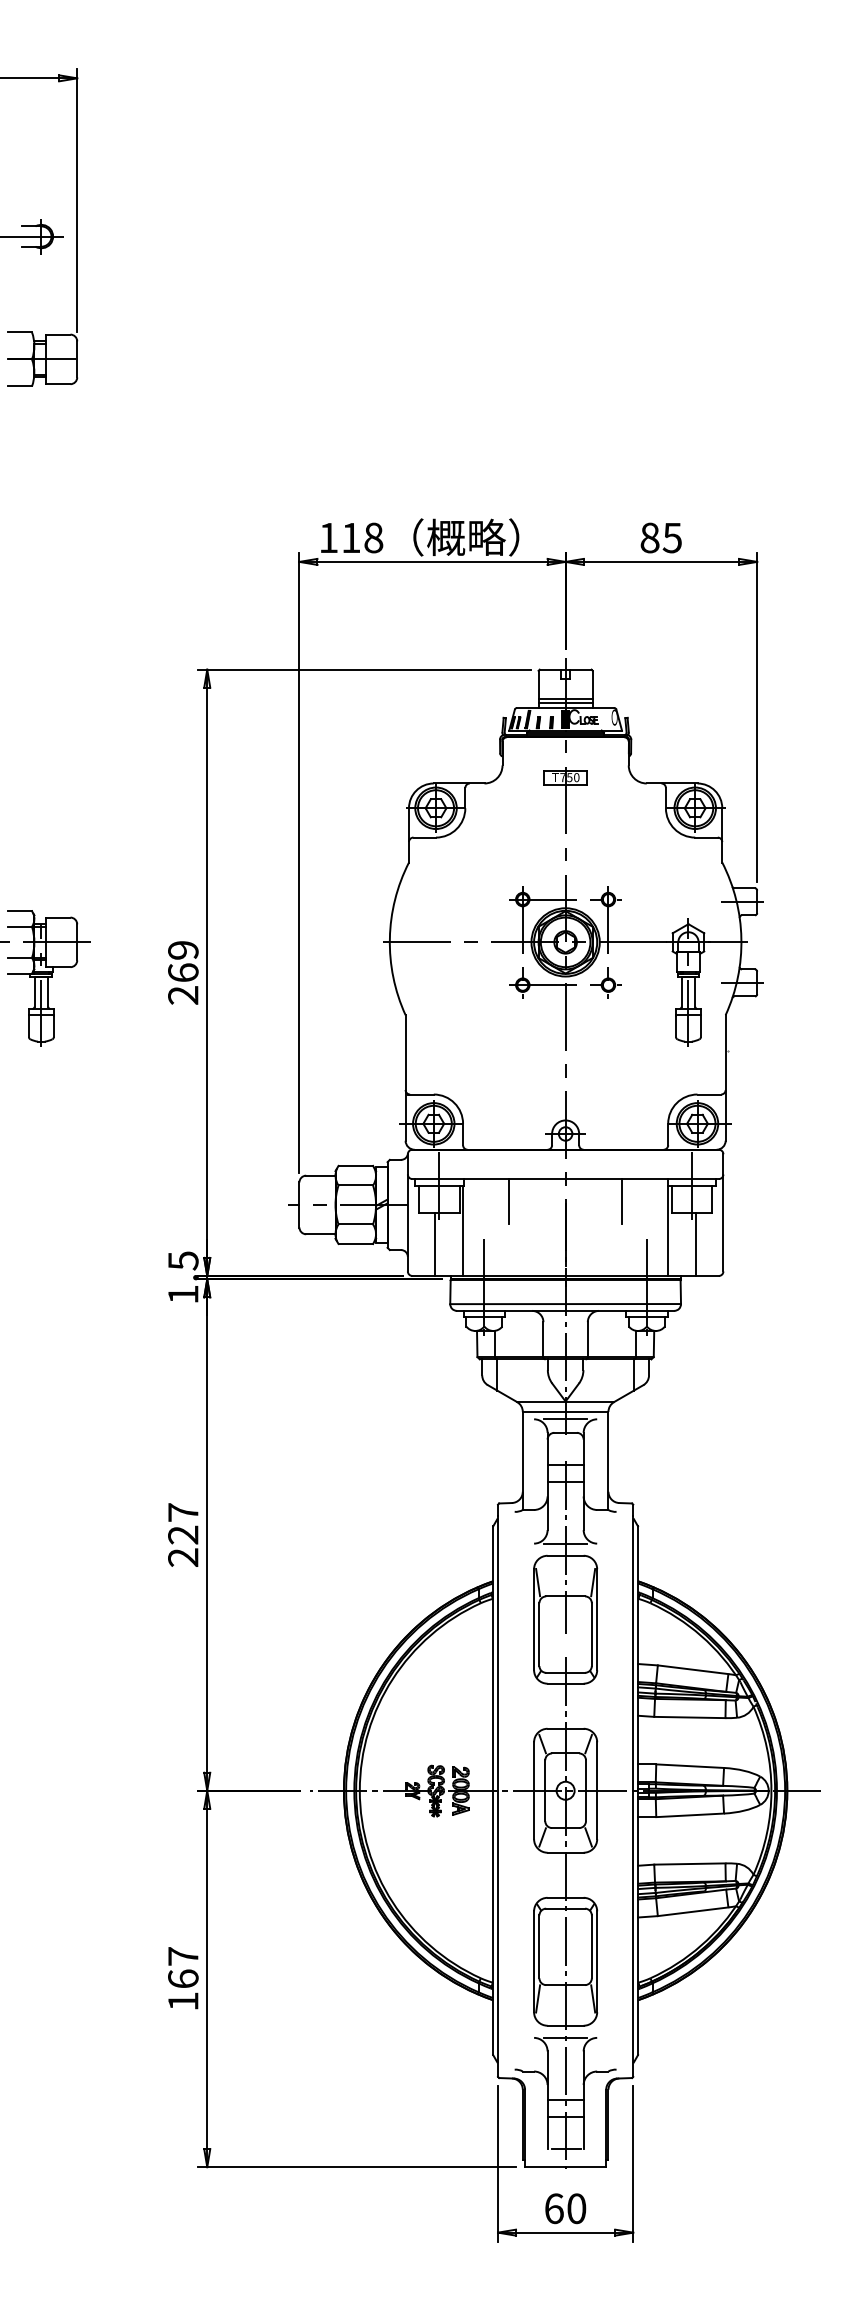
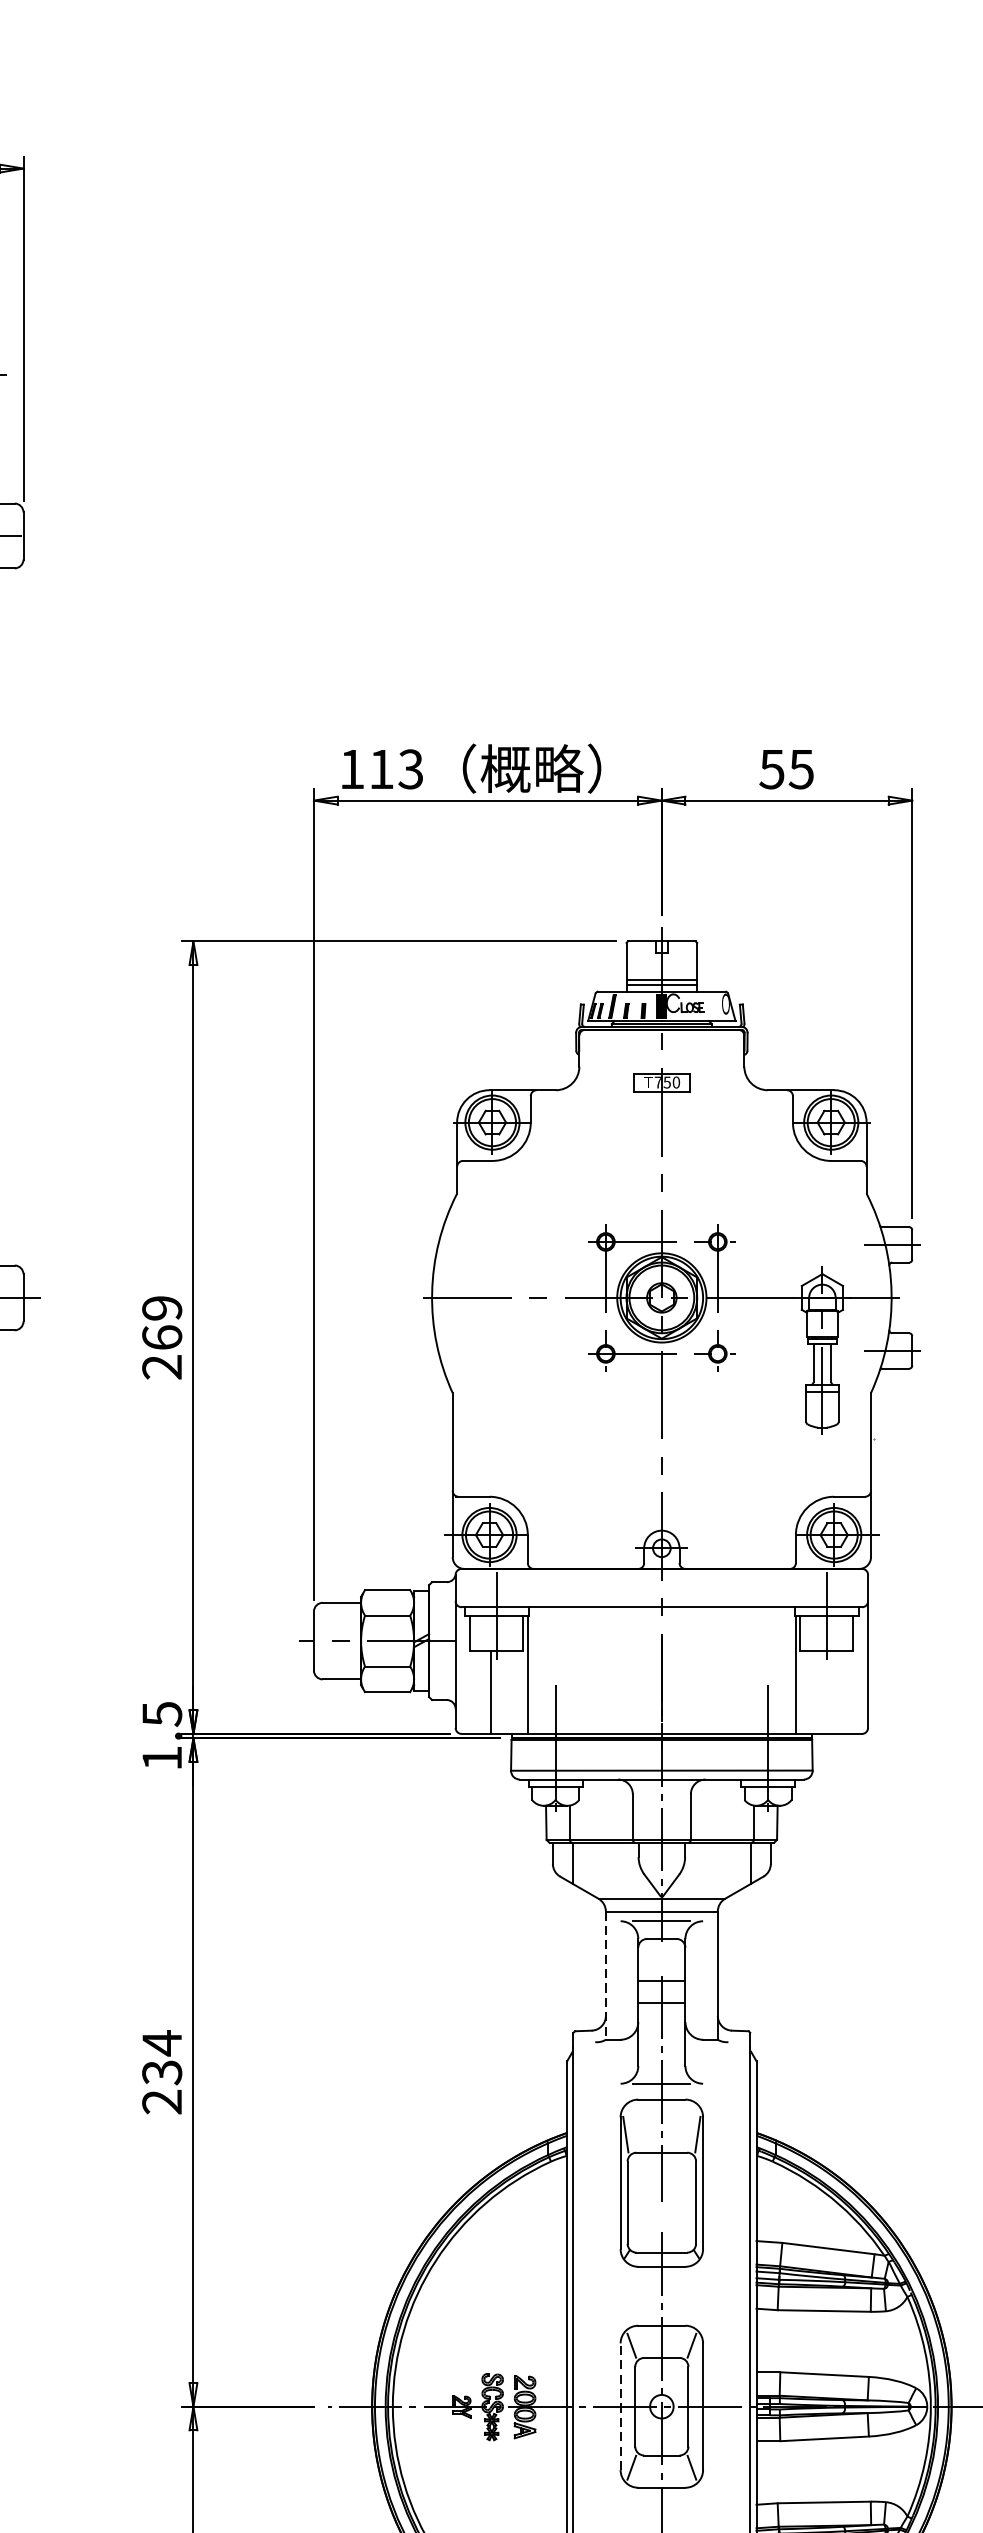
text: (373, 537) -> (410, 768), 118 -> 113
text: (649, 537) -> (771, 768), 85 -> 55
line: (509, 1201) -> (588, 1636), removed
line: (621, 1201) -> (734, 1636), removed
line: (696, 1243) -> (832, 1691), removed
line: (522, 1461) -> (605, 1976), solid -> dashed
text: (183, 1523) -> (162, 2057), 227 -> 234
line: (534, 1790) -> (621, 2406), solid -> dashed

